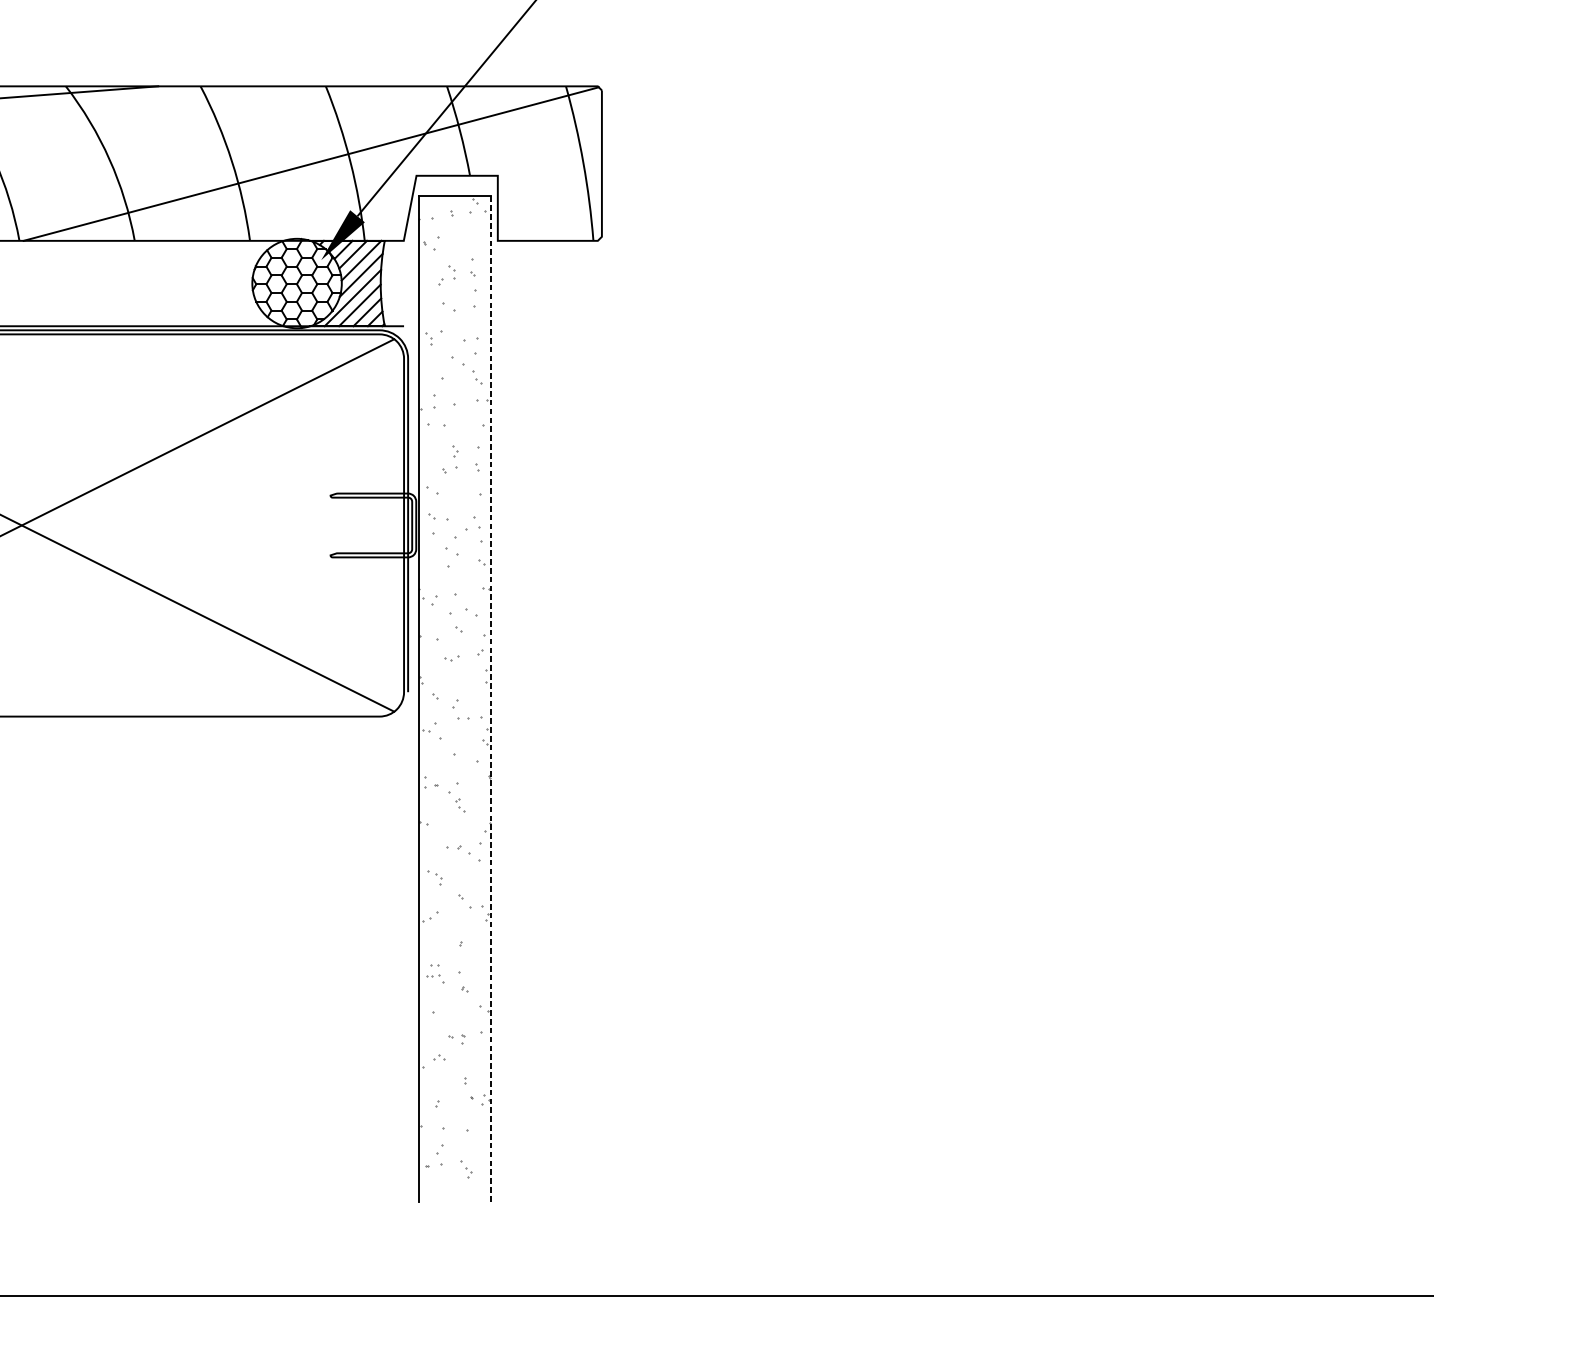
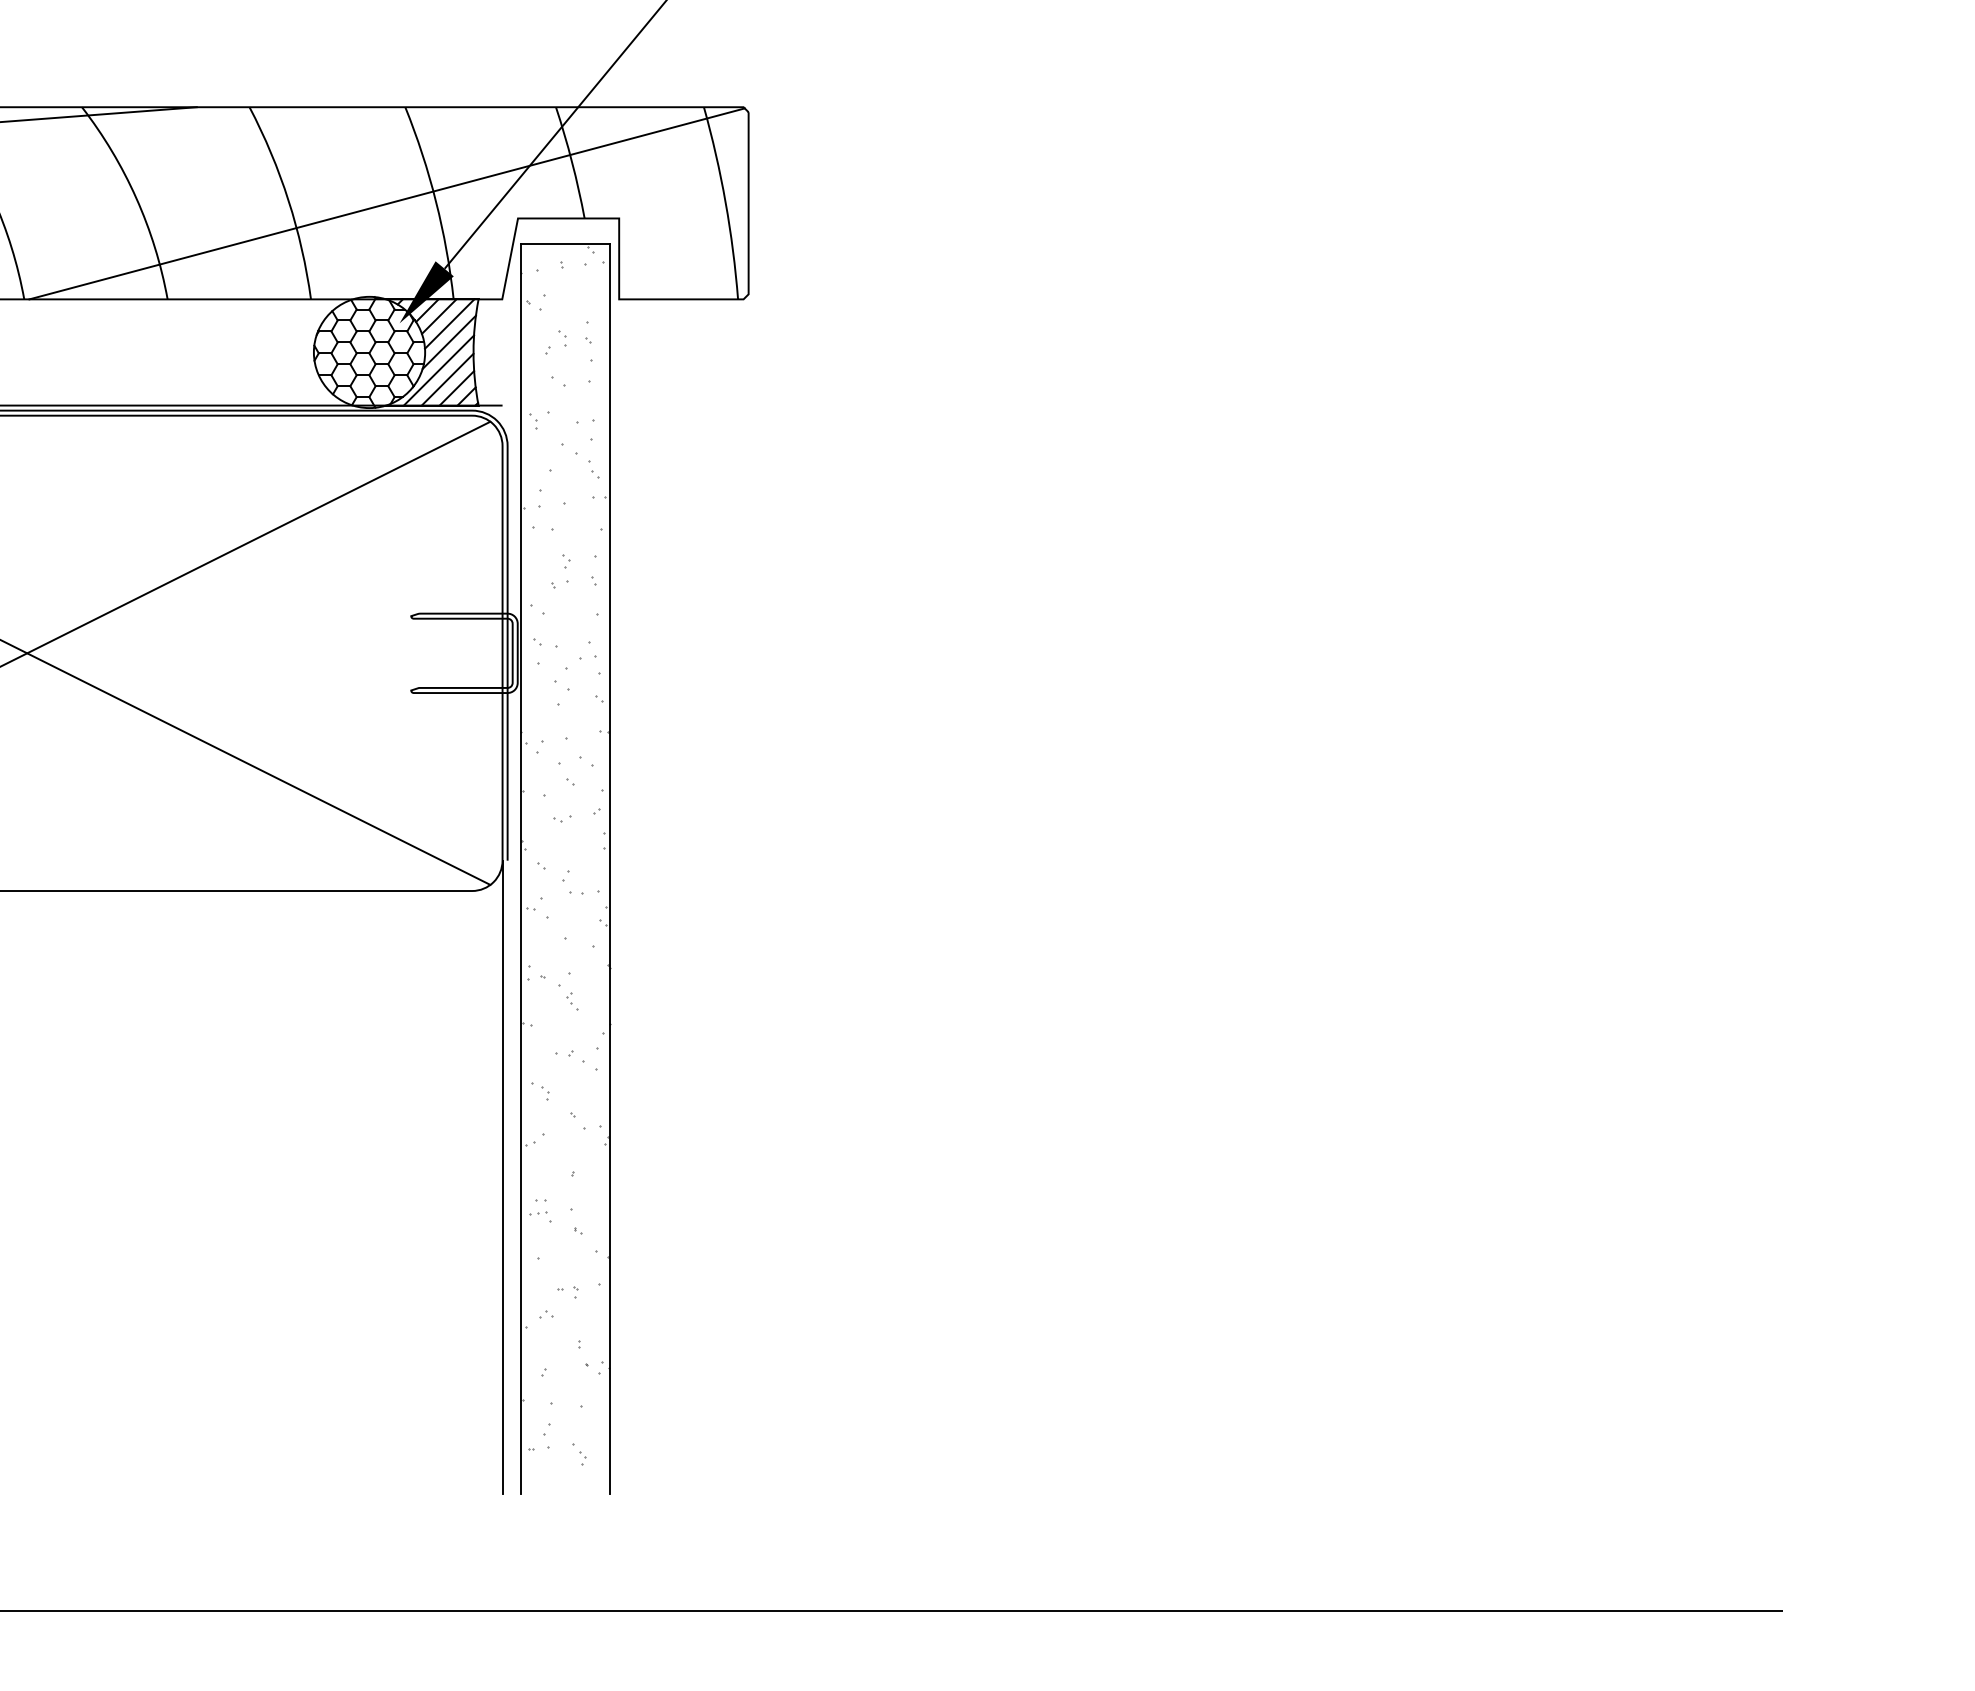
line: (490, 699) -> (610, 869), dashed -> solid
line: (404, 946) -> (502, 1177), added

